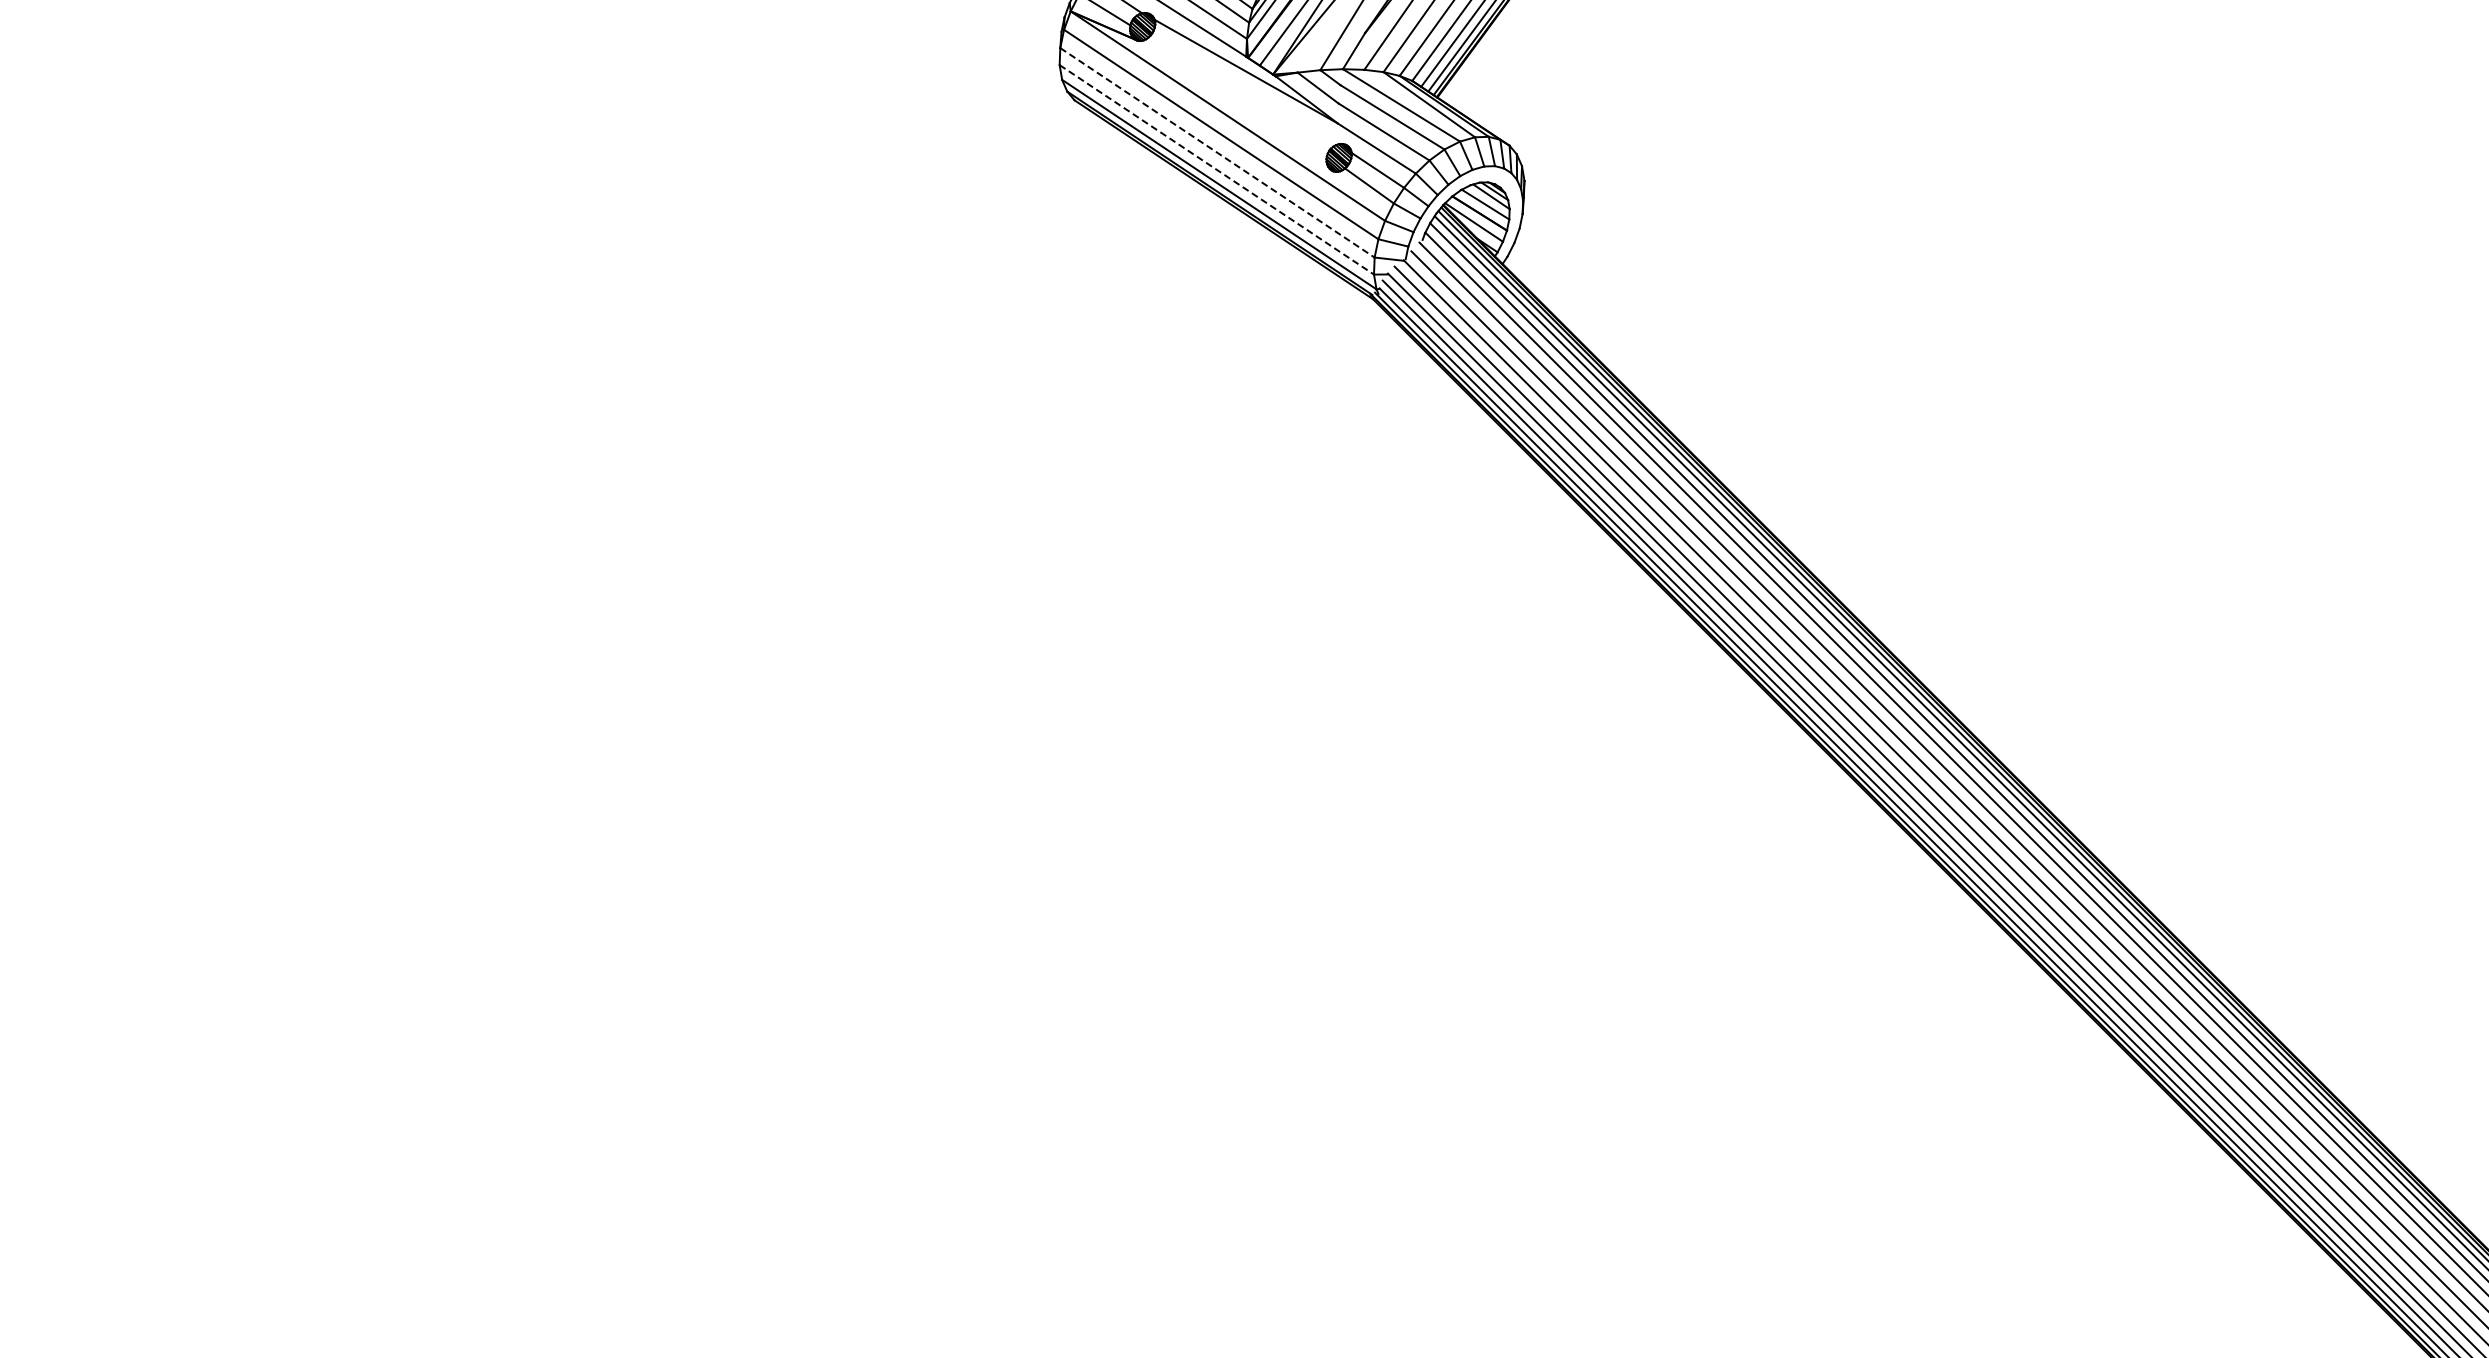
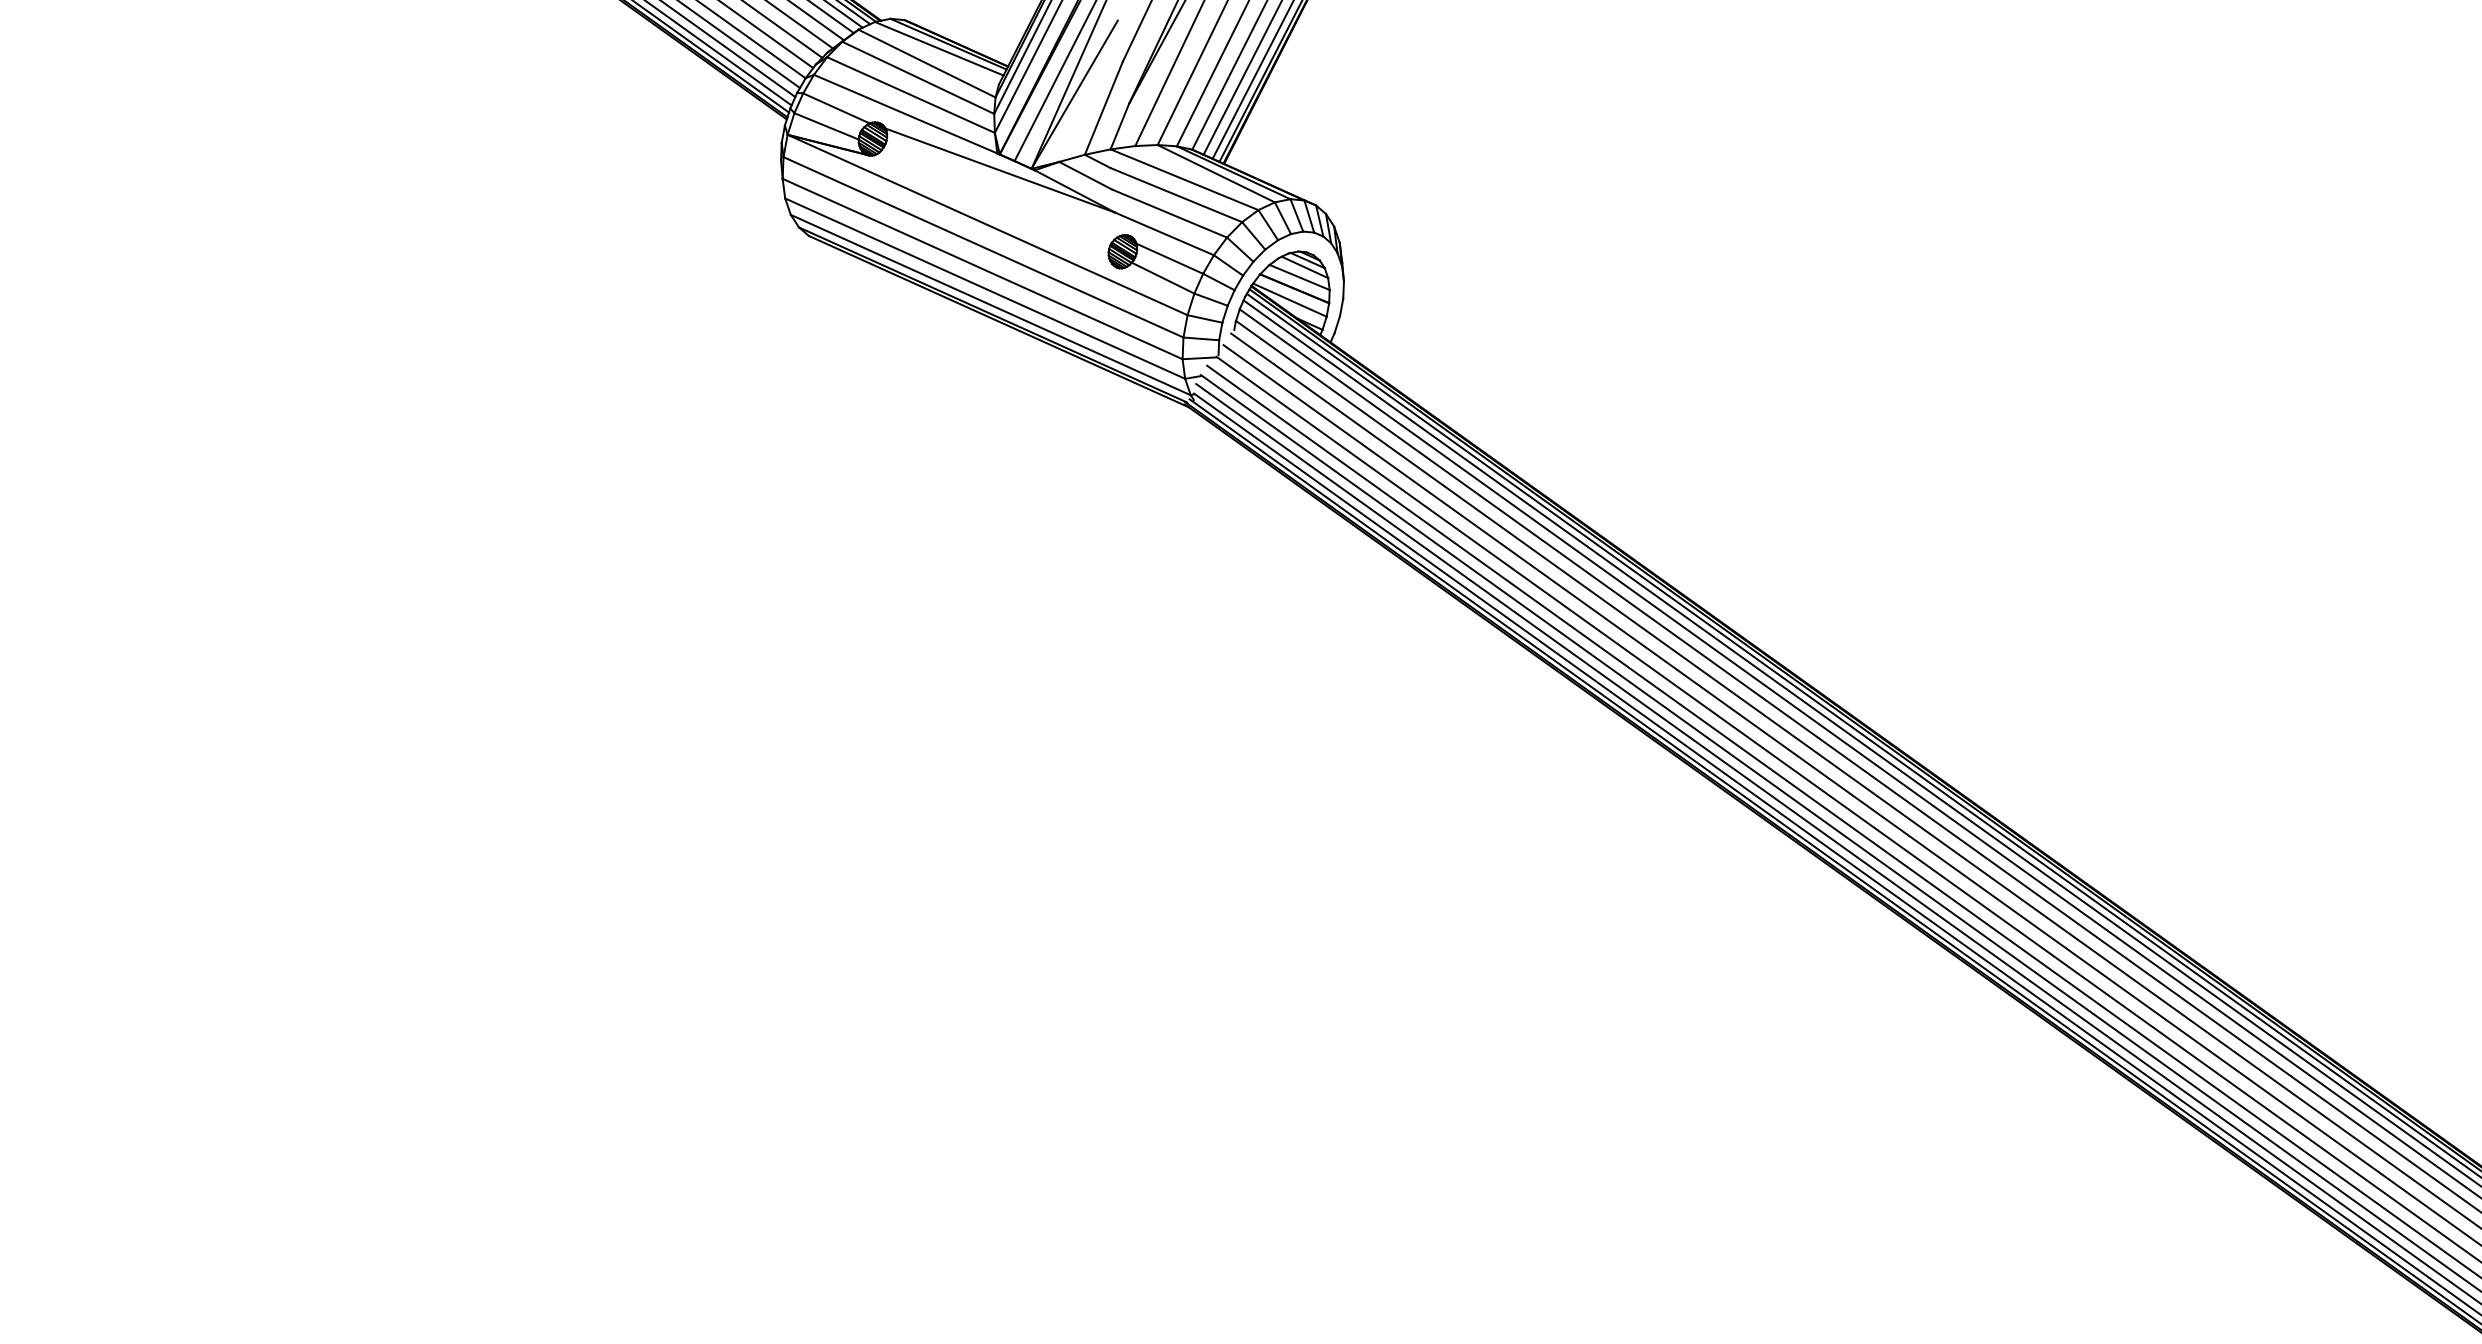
line: (1217, 152) -> (982, 268), dashed -> solid
line: (1216, 169) -> (984, 288), dashed -> solid

